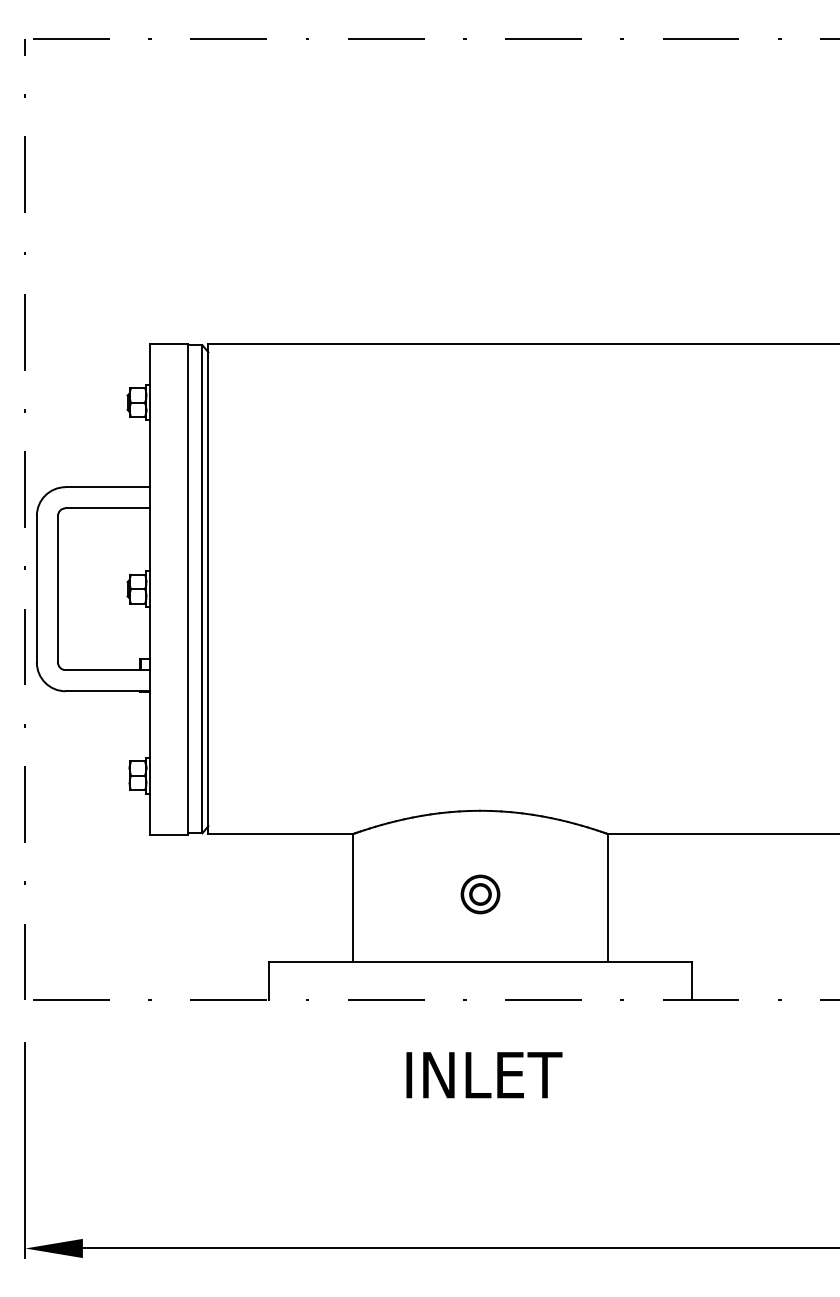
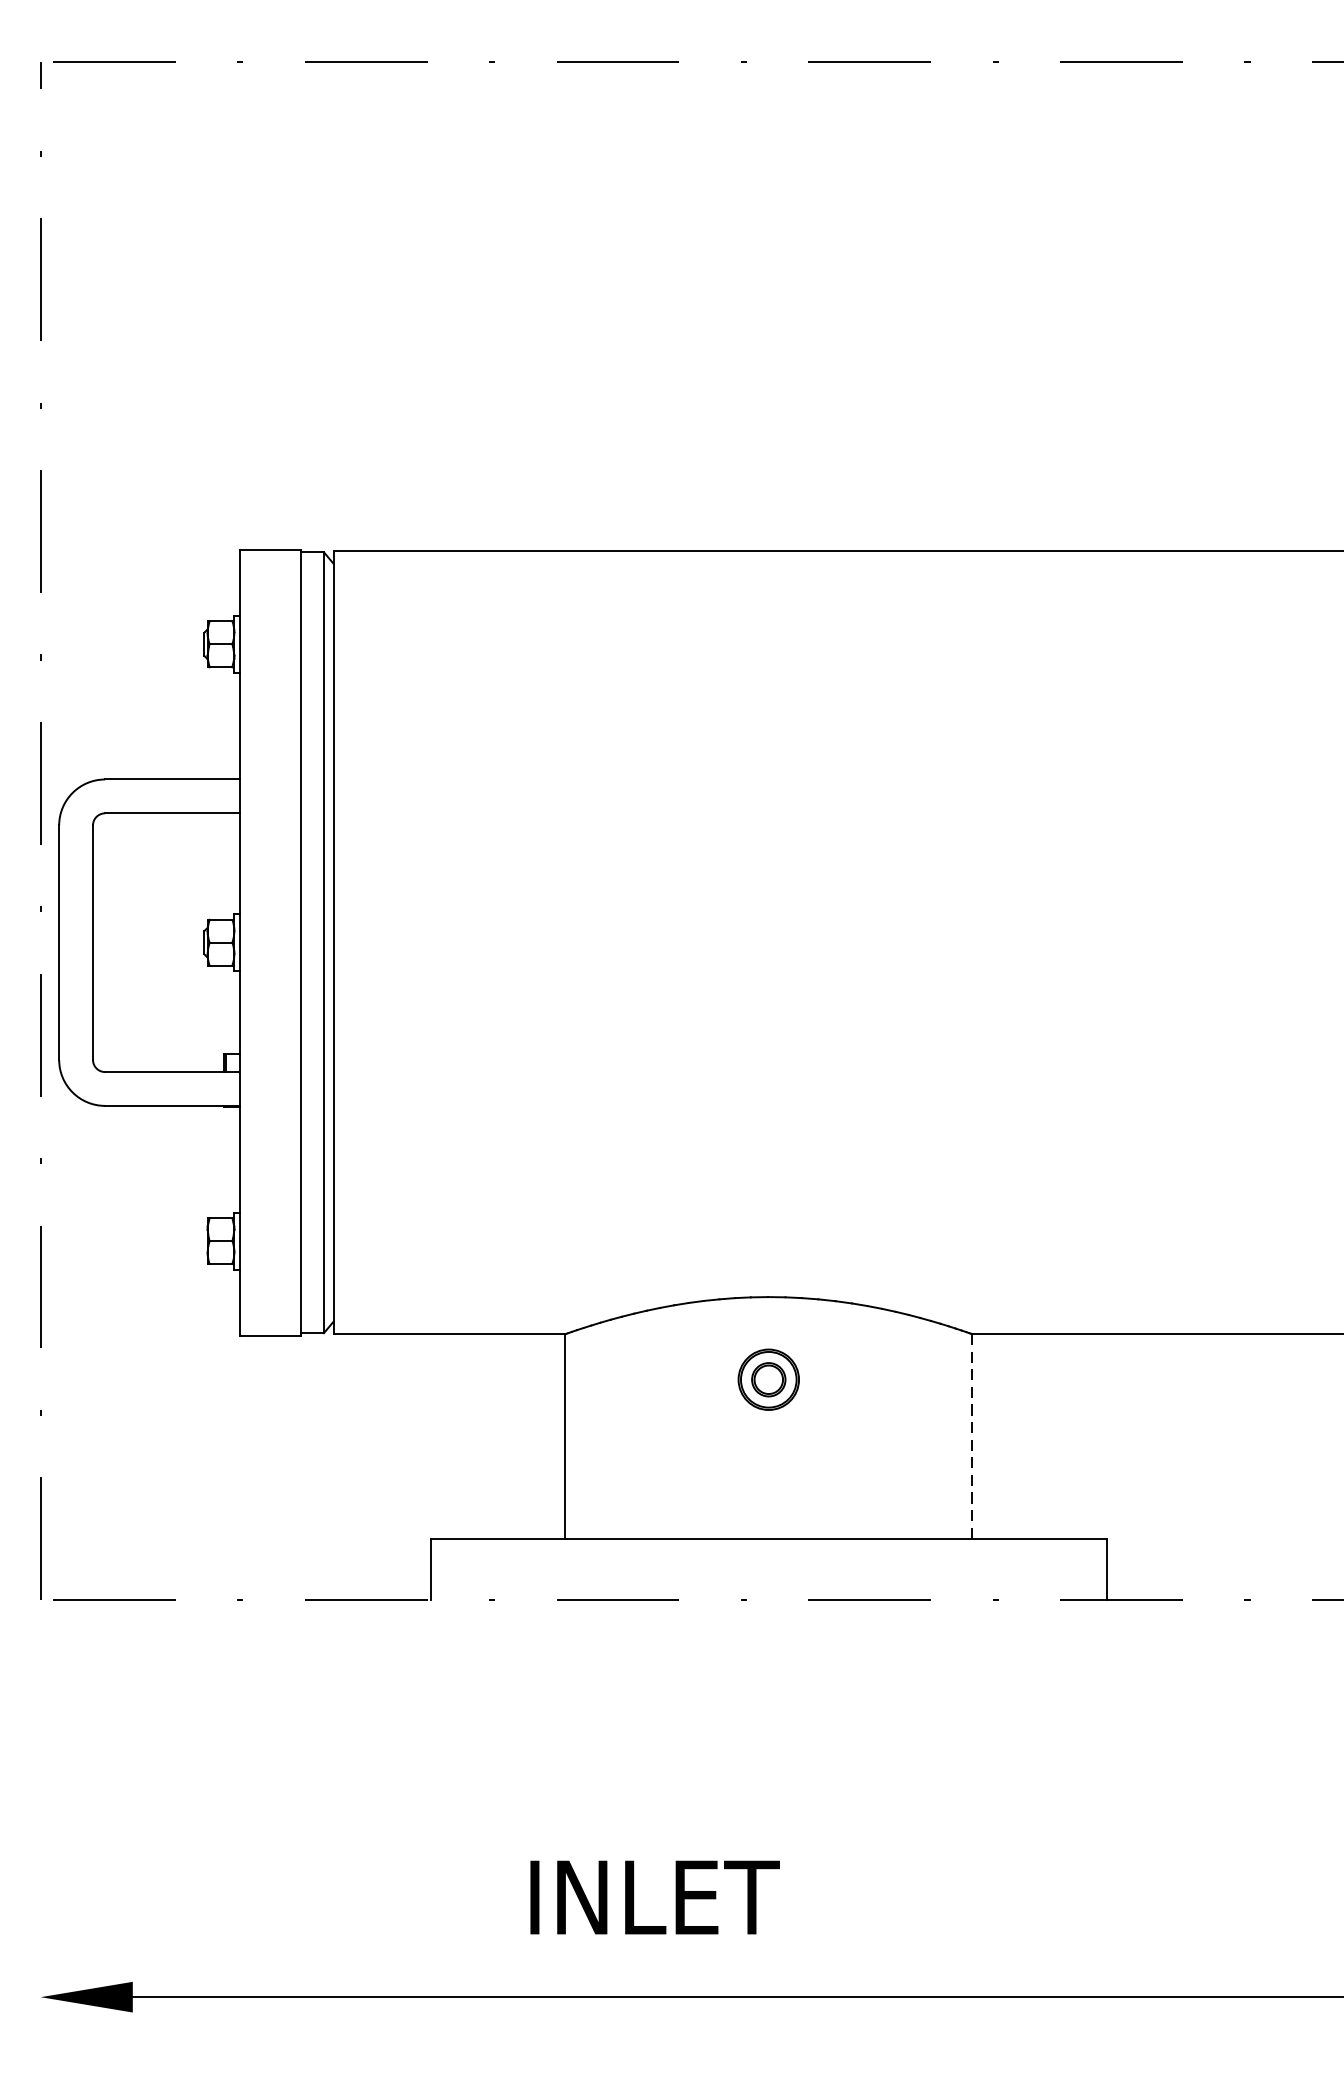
part: (480, 894) -> (768, 1379), moved
line: (607, 897) -> (971, 1435), solid -> dashed
text: (484, 1075) -> (655, 1898), moved
line: (25, 1150) -> (40, 1840), removed

